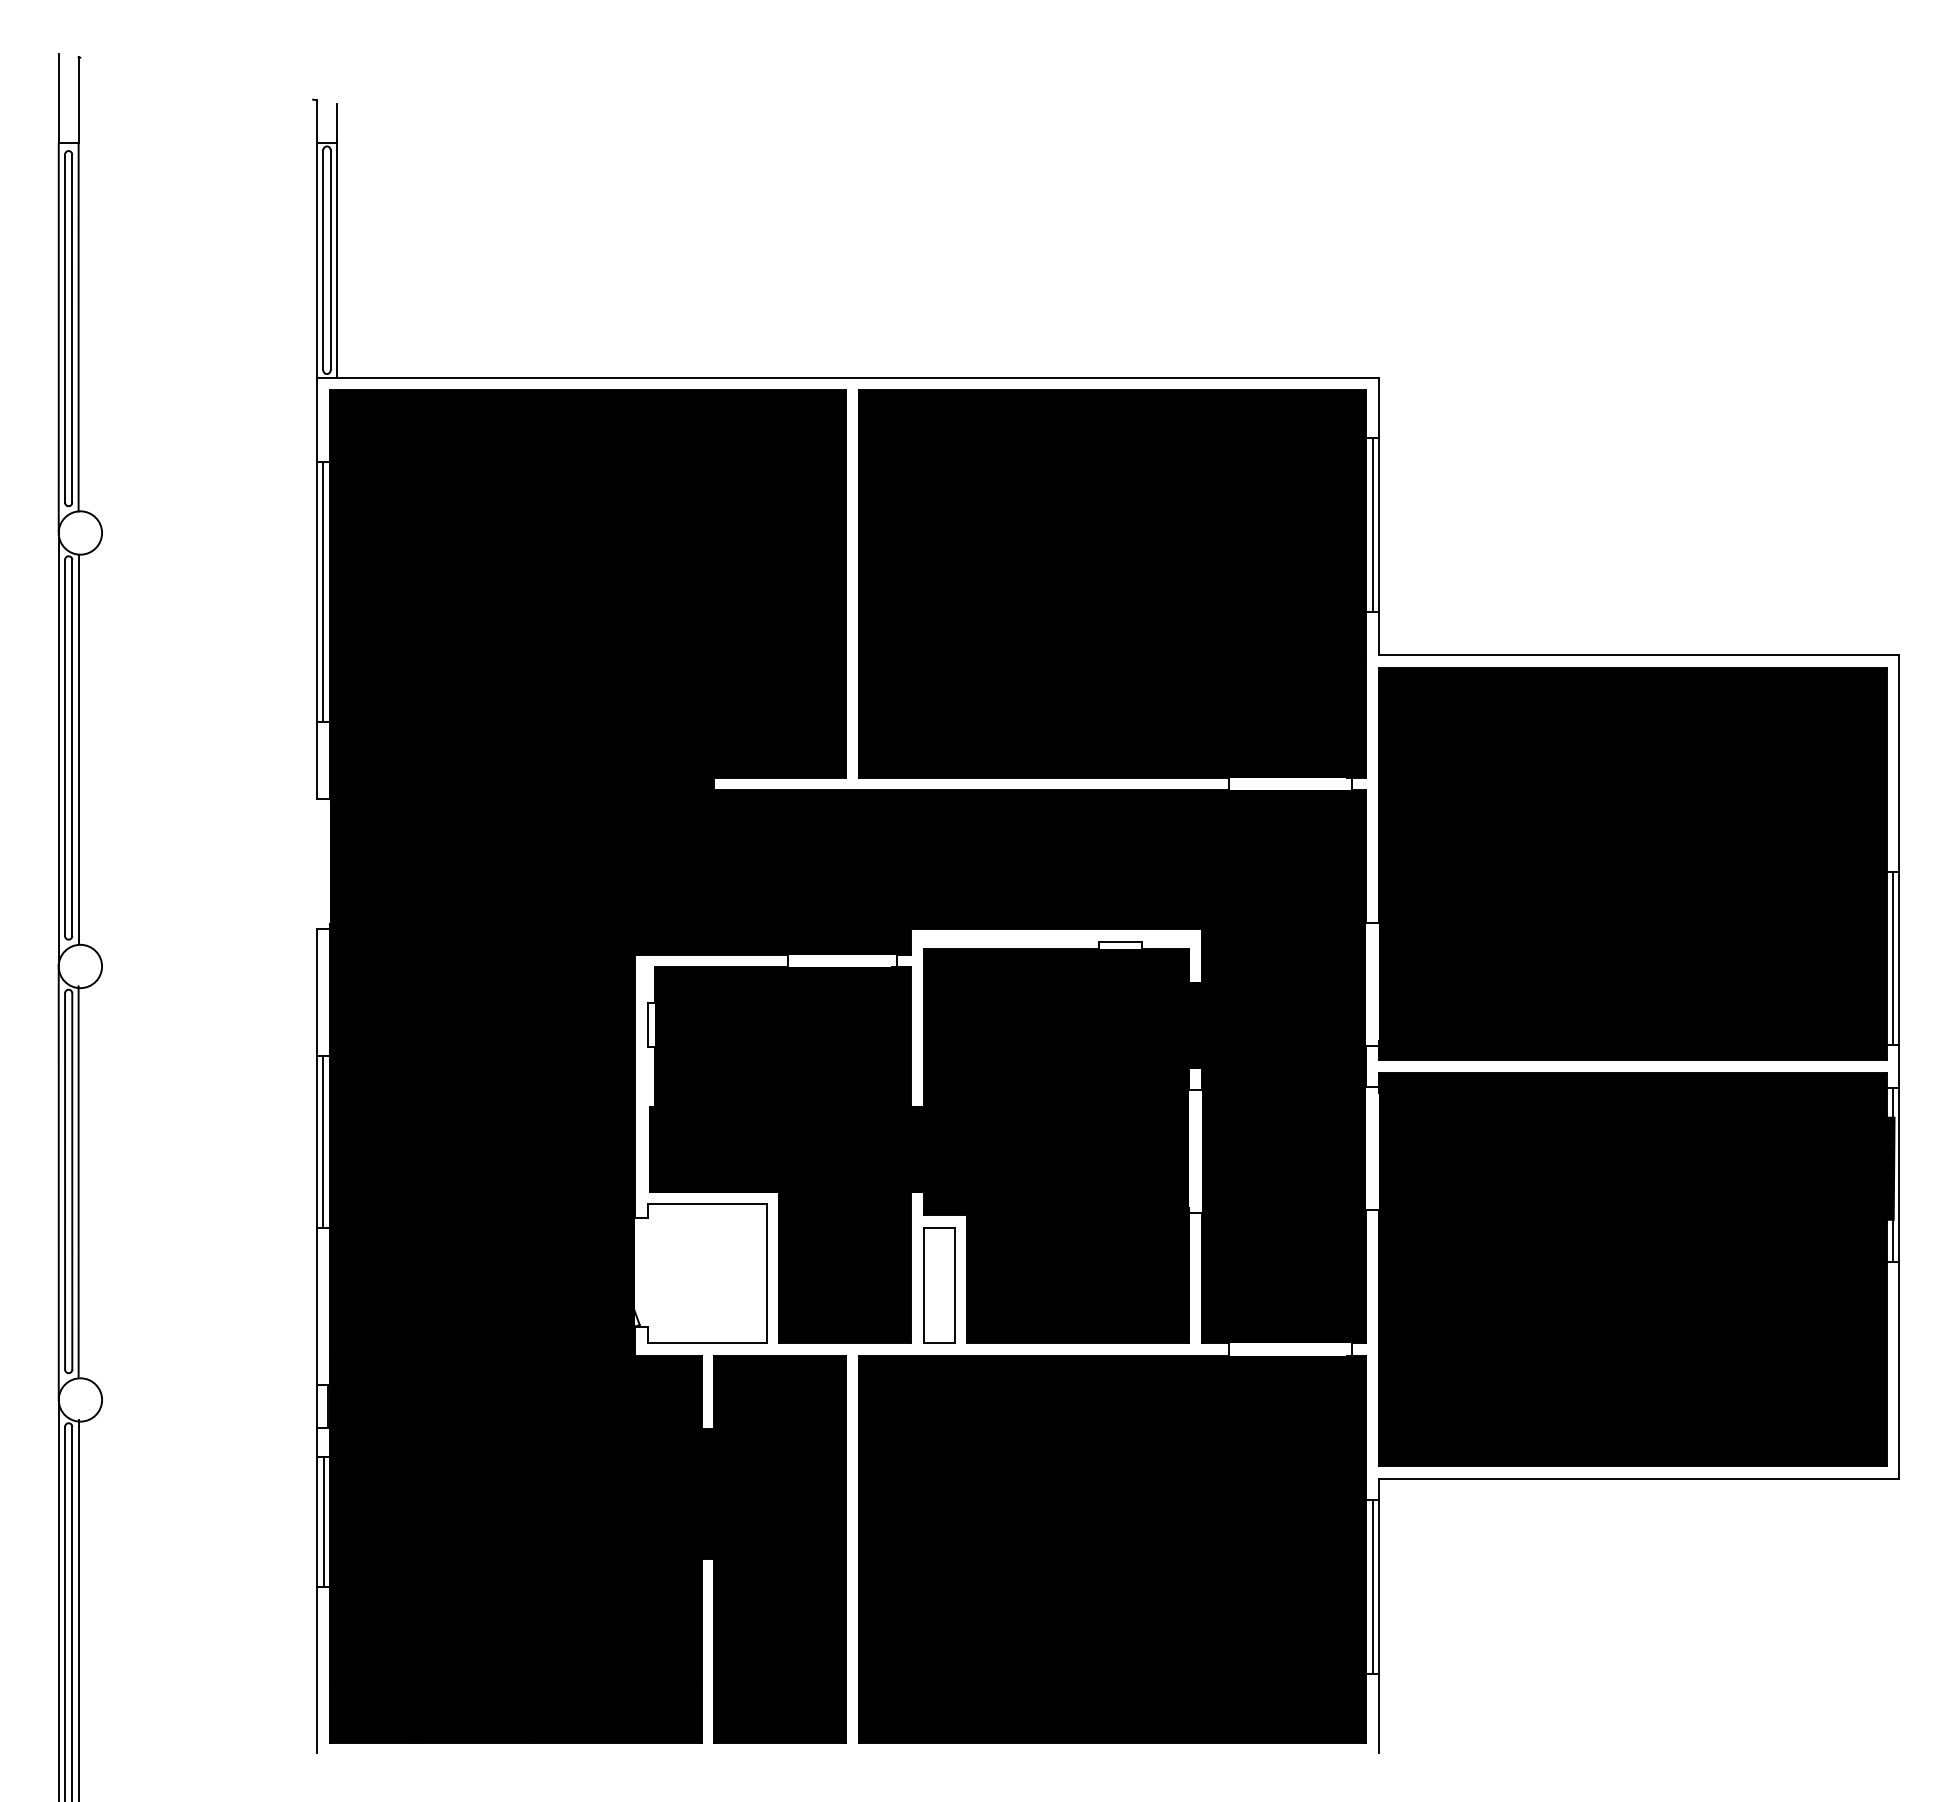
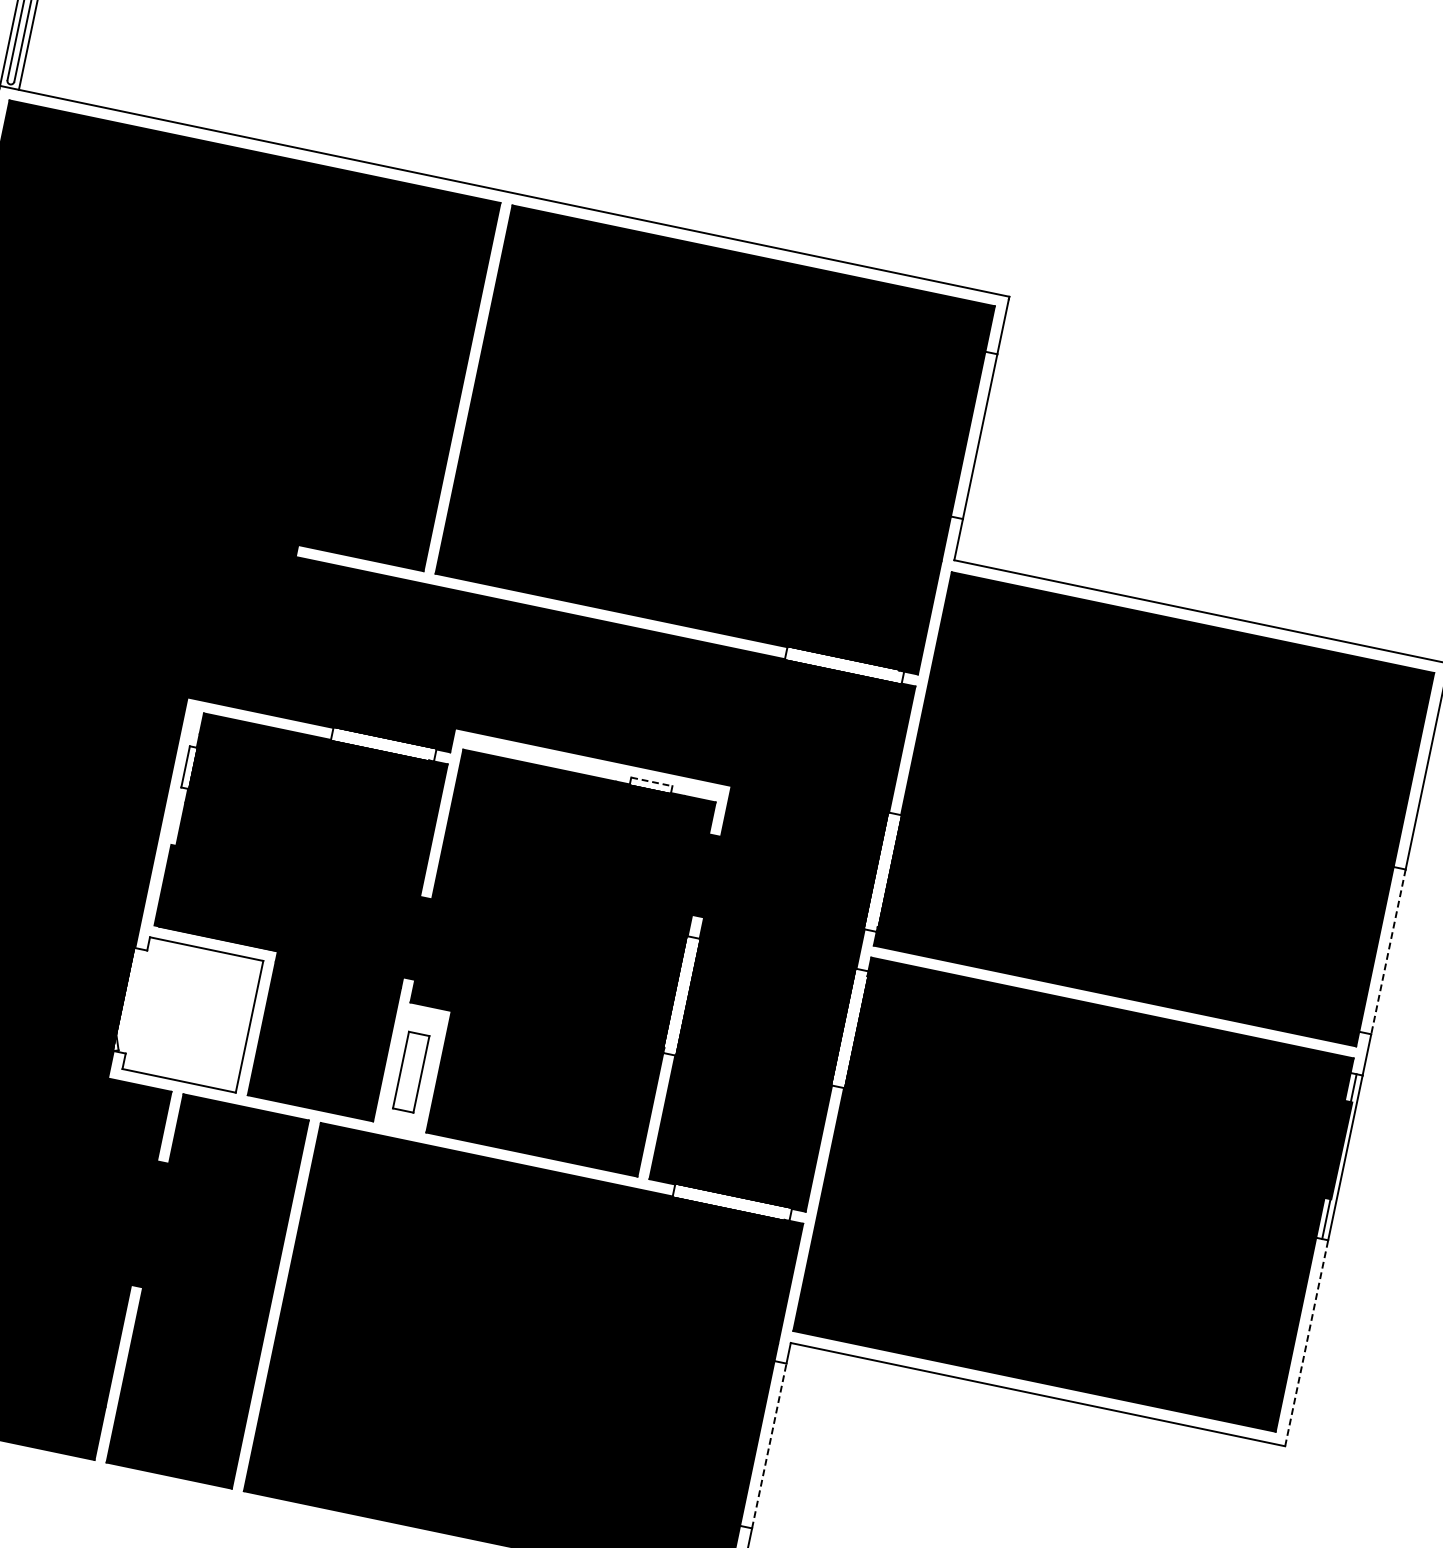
line: (1372, 524) -> (973, 435), removed
line: (1120, 942) -> (651, 782), solid -> dashed
line: (1892, 958) -> (1382, 950), removed
line: (1899, 958) -> (1388, 952), solid -> dashed
part: (939, 1285) -> (411, 1072), size x0.7
line: (1899, 1369) -> (1307, 1342), solid -> dashed
line: (1372, 1586) -> (763, 1444), removed
line: (1379, 1586) -> (769, 1445), solid -> dashed

